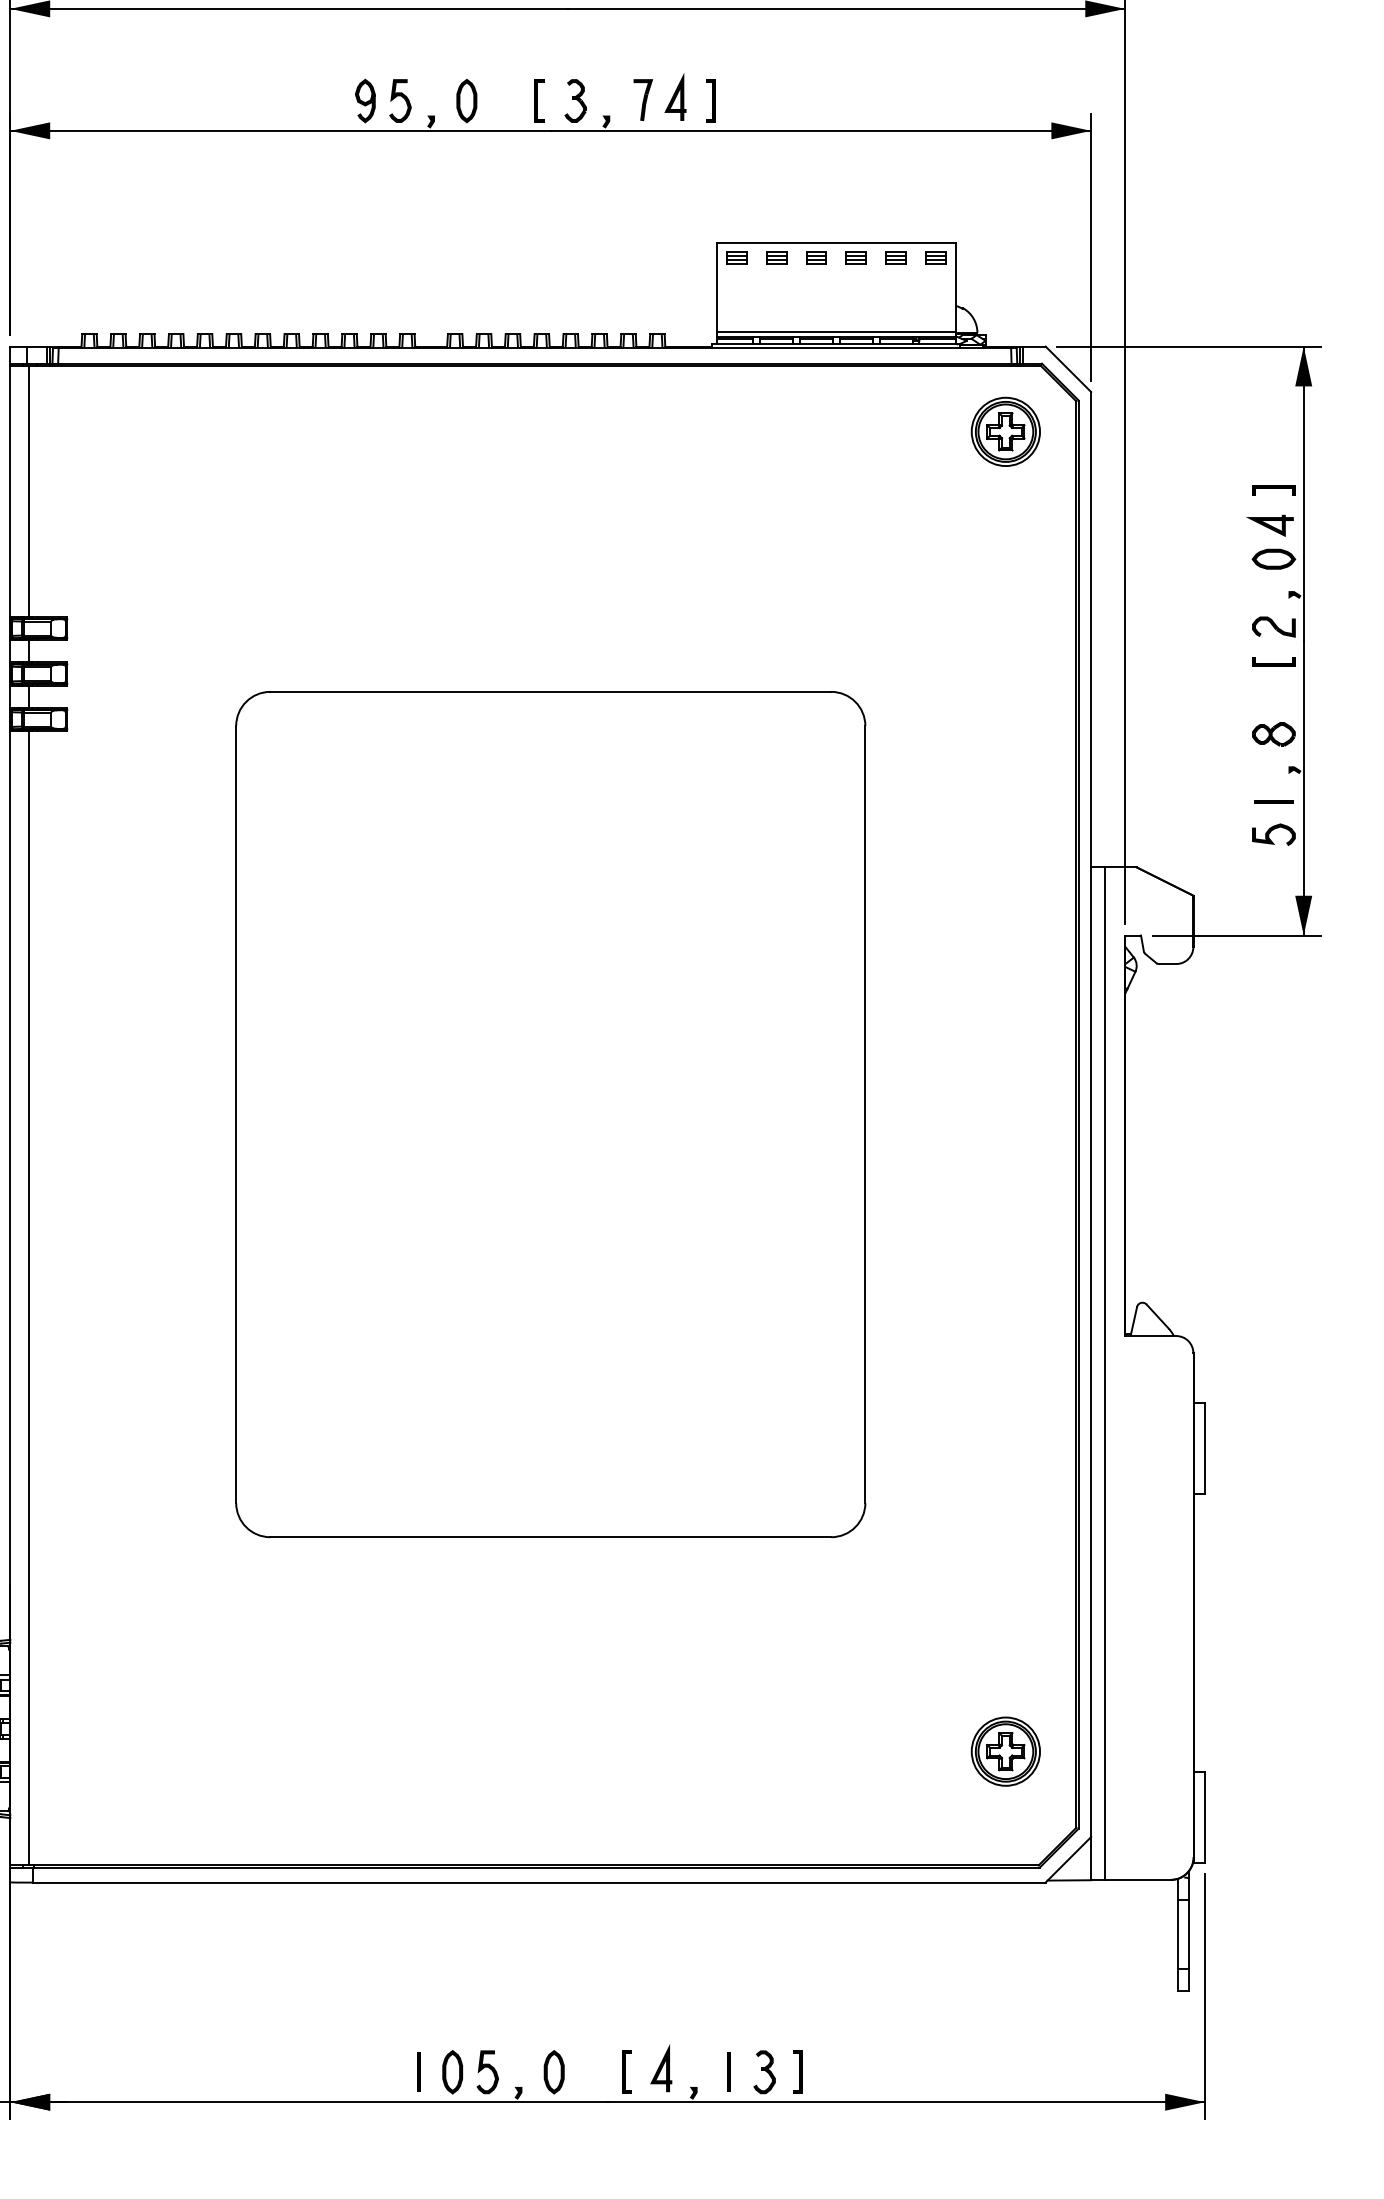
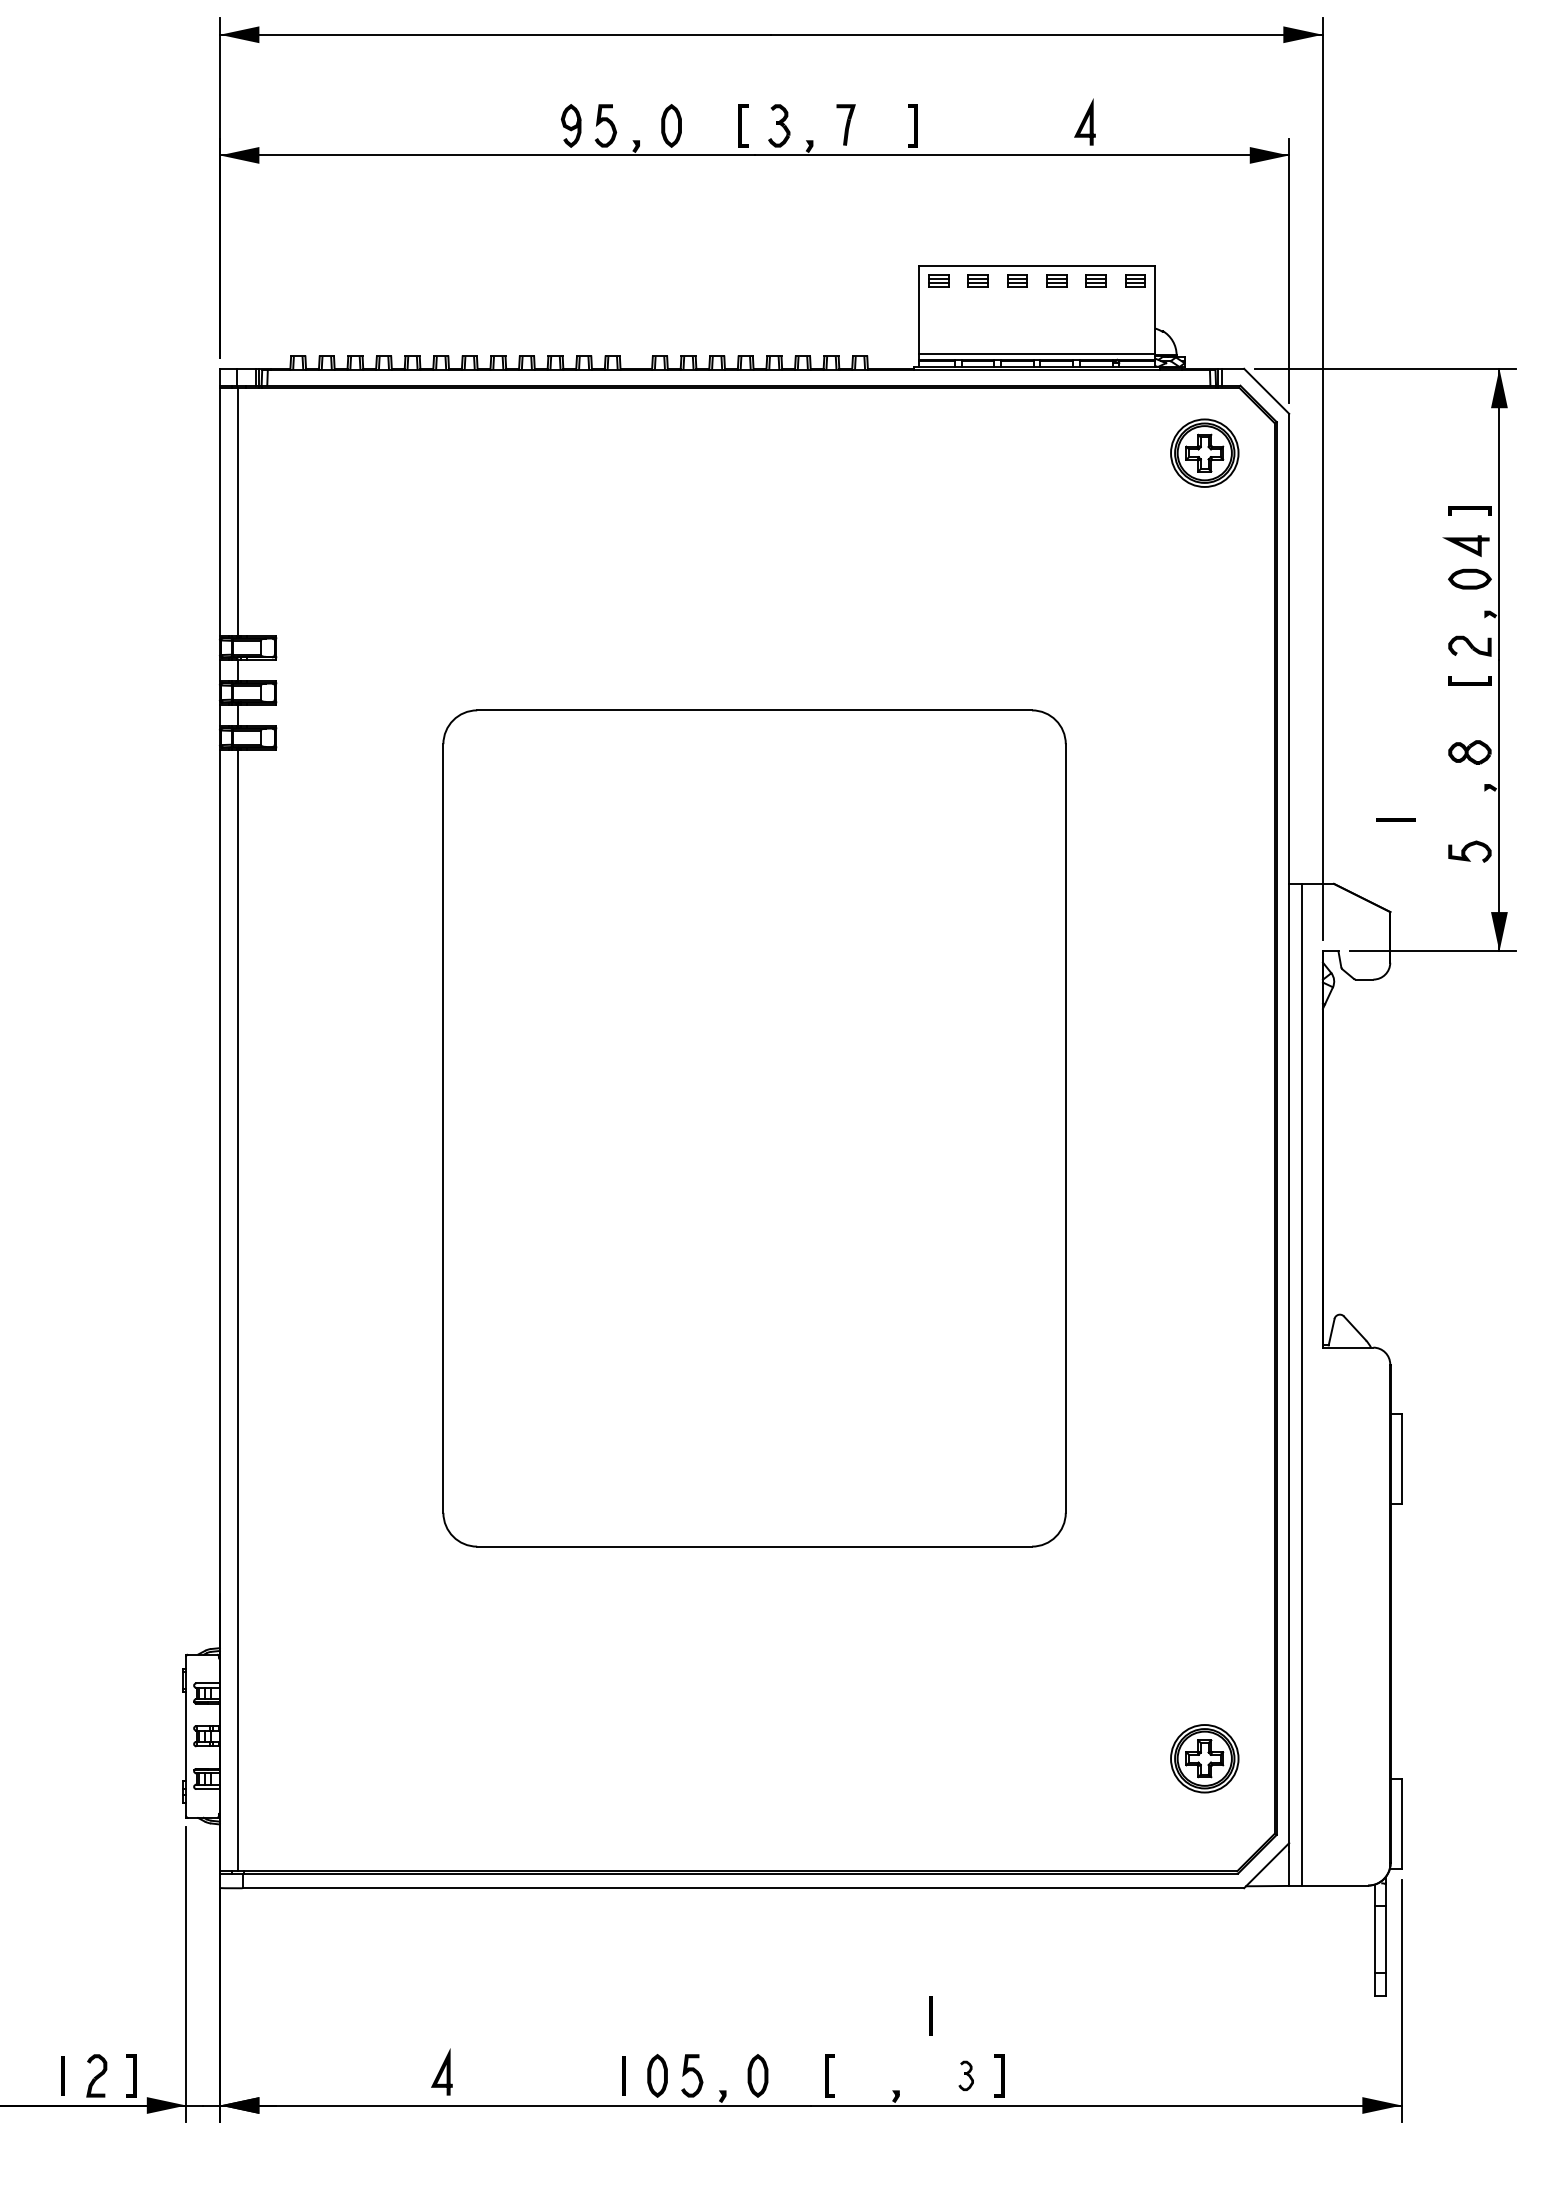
line: (675, 96) -> (1084, 121), moved
line: (1273, 802) -> (1395, 819), moved
line: (660, 2067) -> (441, 2071), moved
line: (728, 2071) -> (930, 2015), moved
part: (764, 2071) -> (966, 2075), size x0.7

